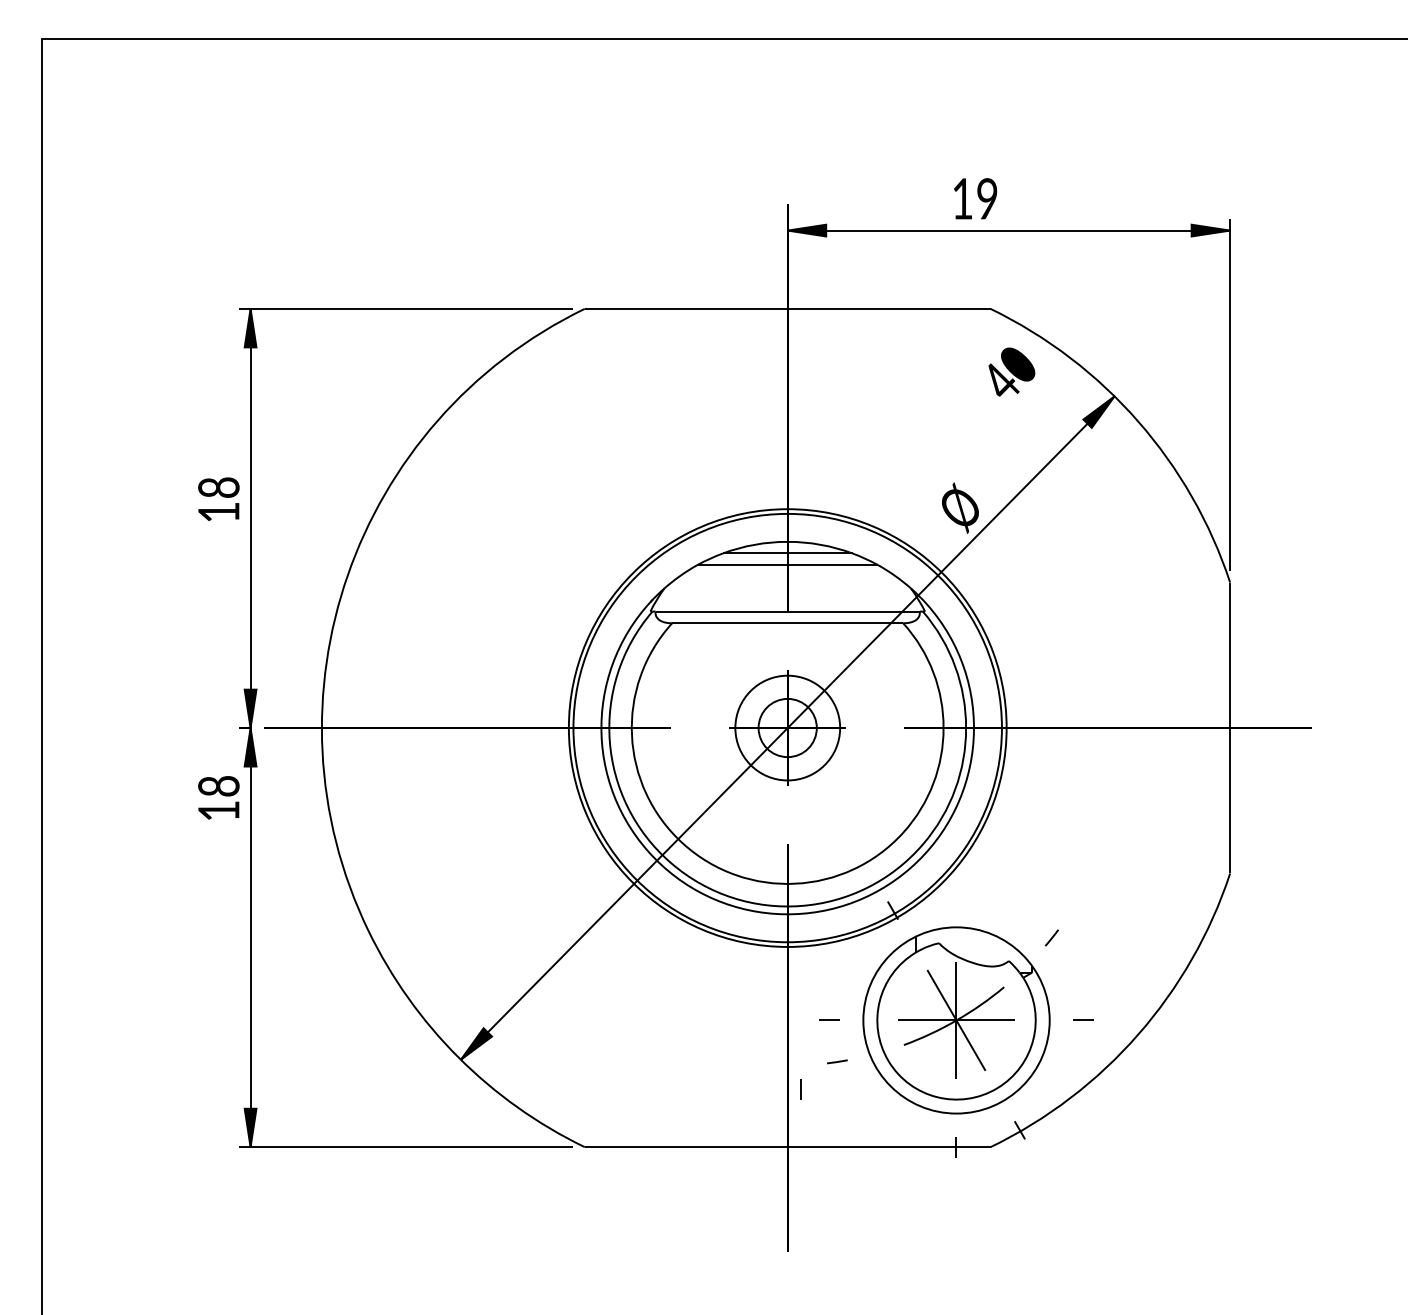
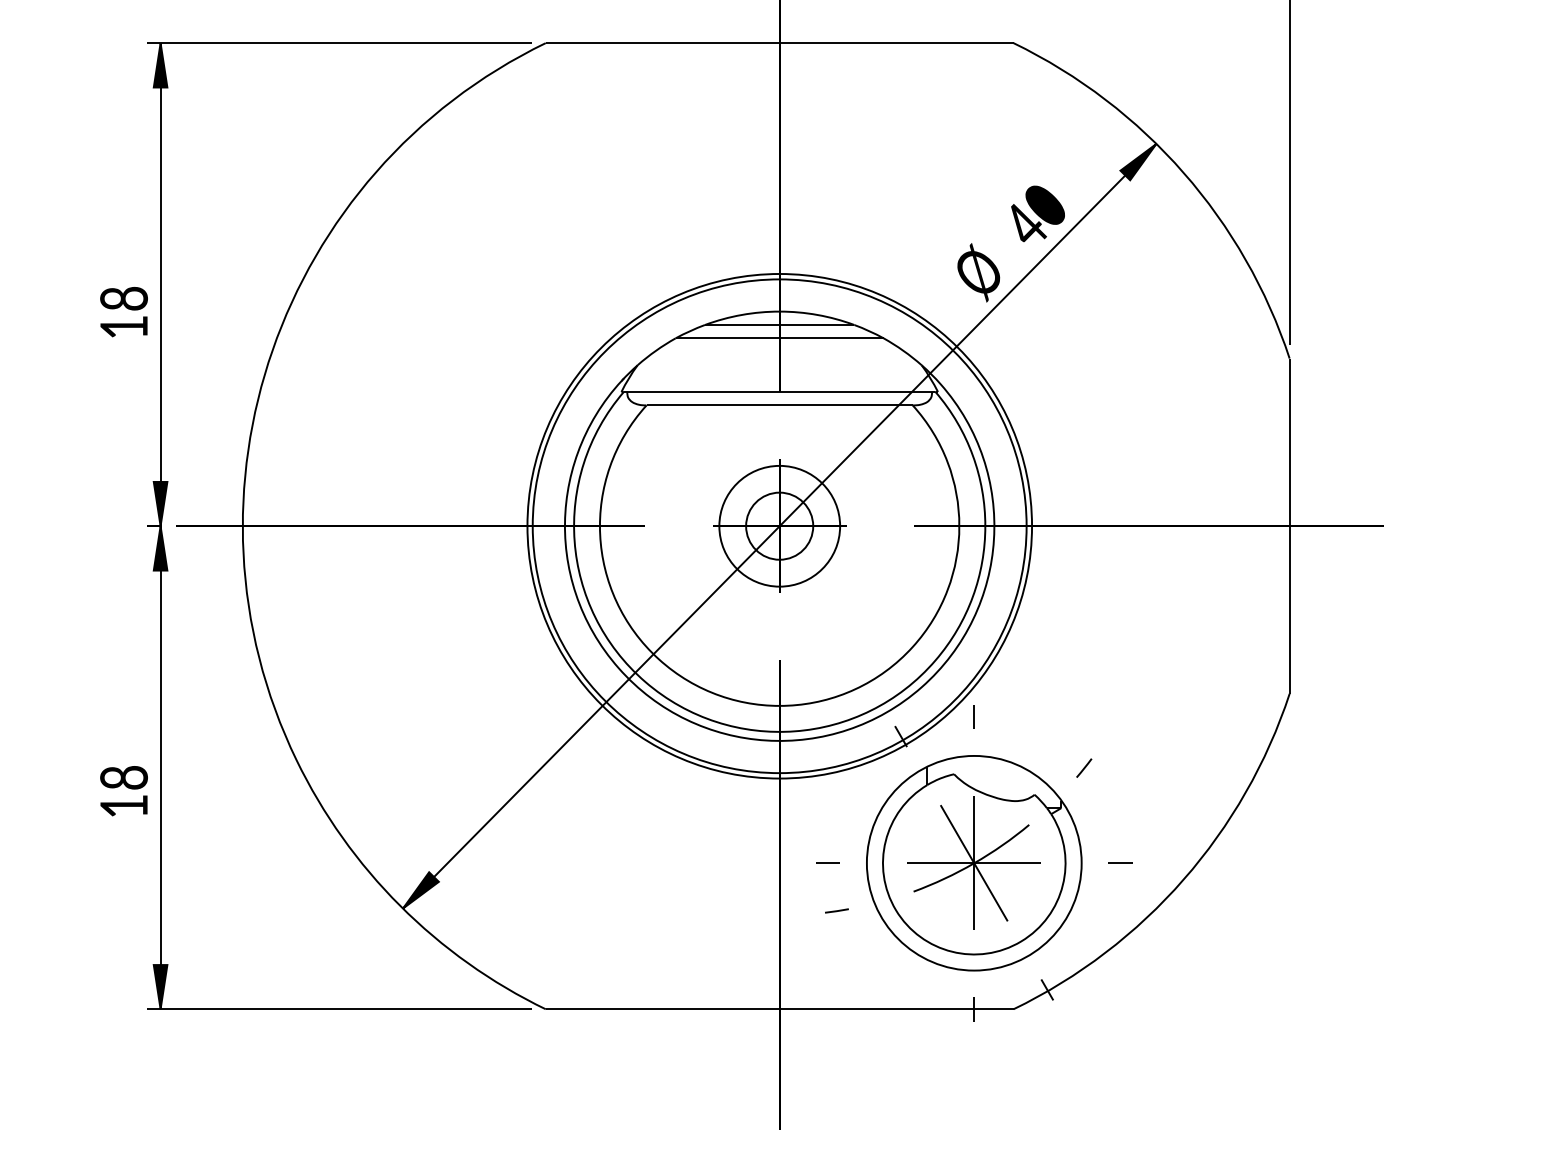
text: (1011, 371) -> (1037, 213), moved
text: (218, 498) -> (123, 311), moved
text: (218, 797) -> (123, 790), moved
line: (800, 1089) -> (973, 716), moved

